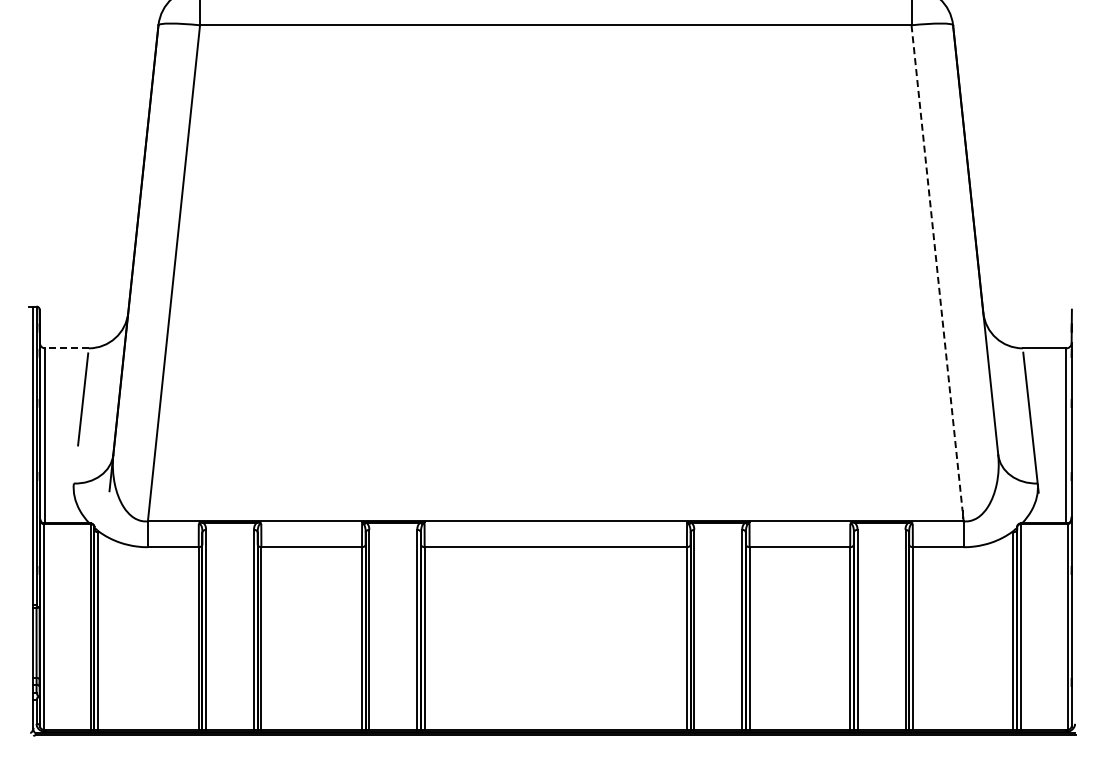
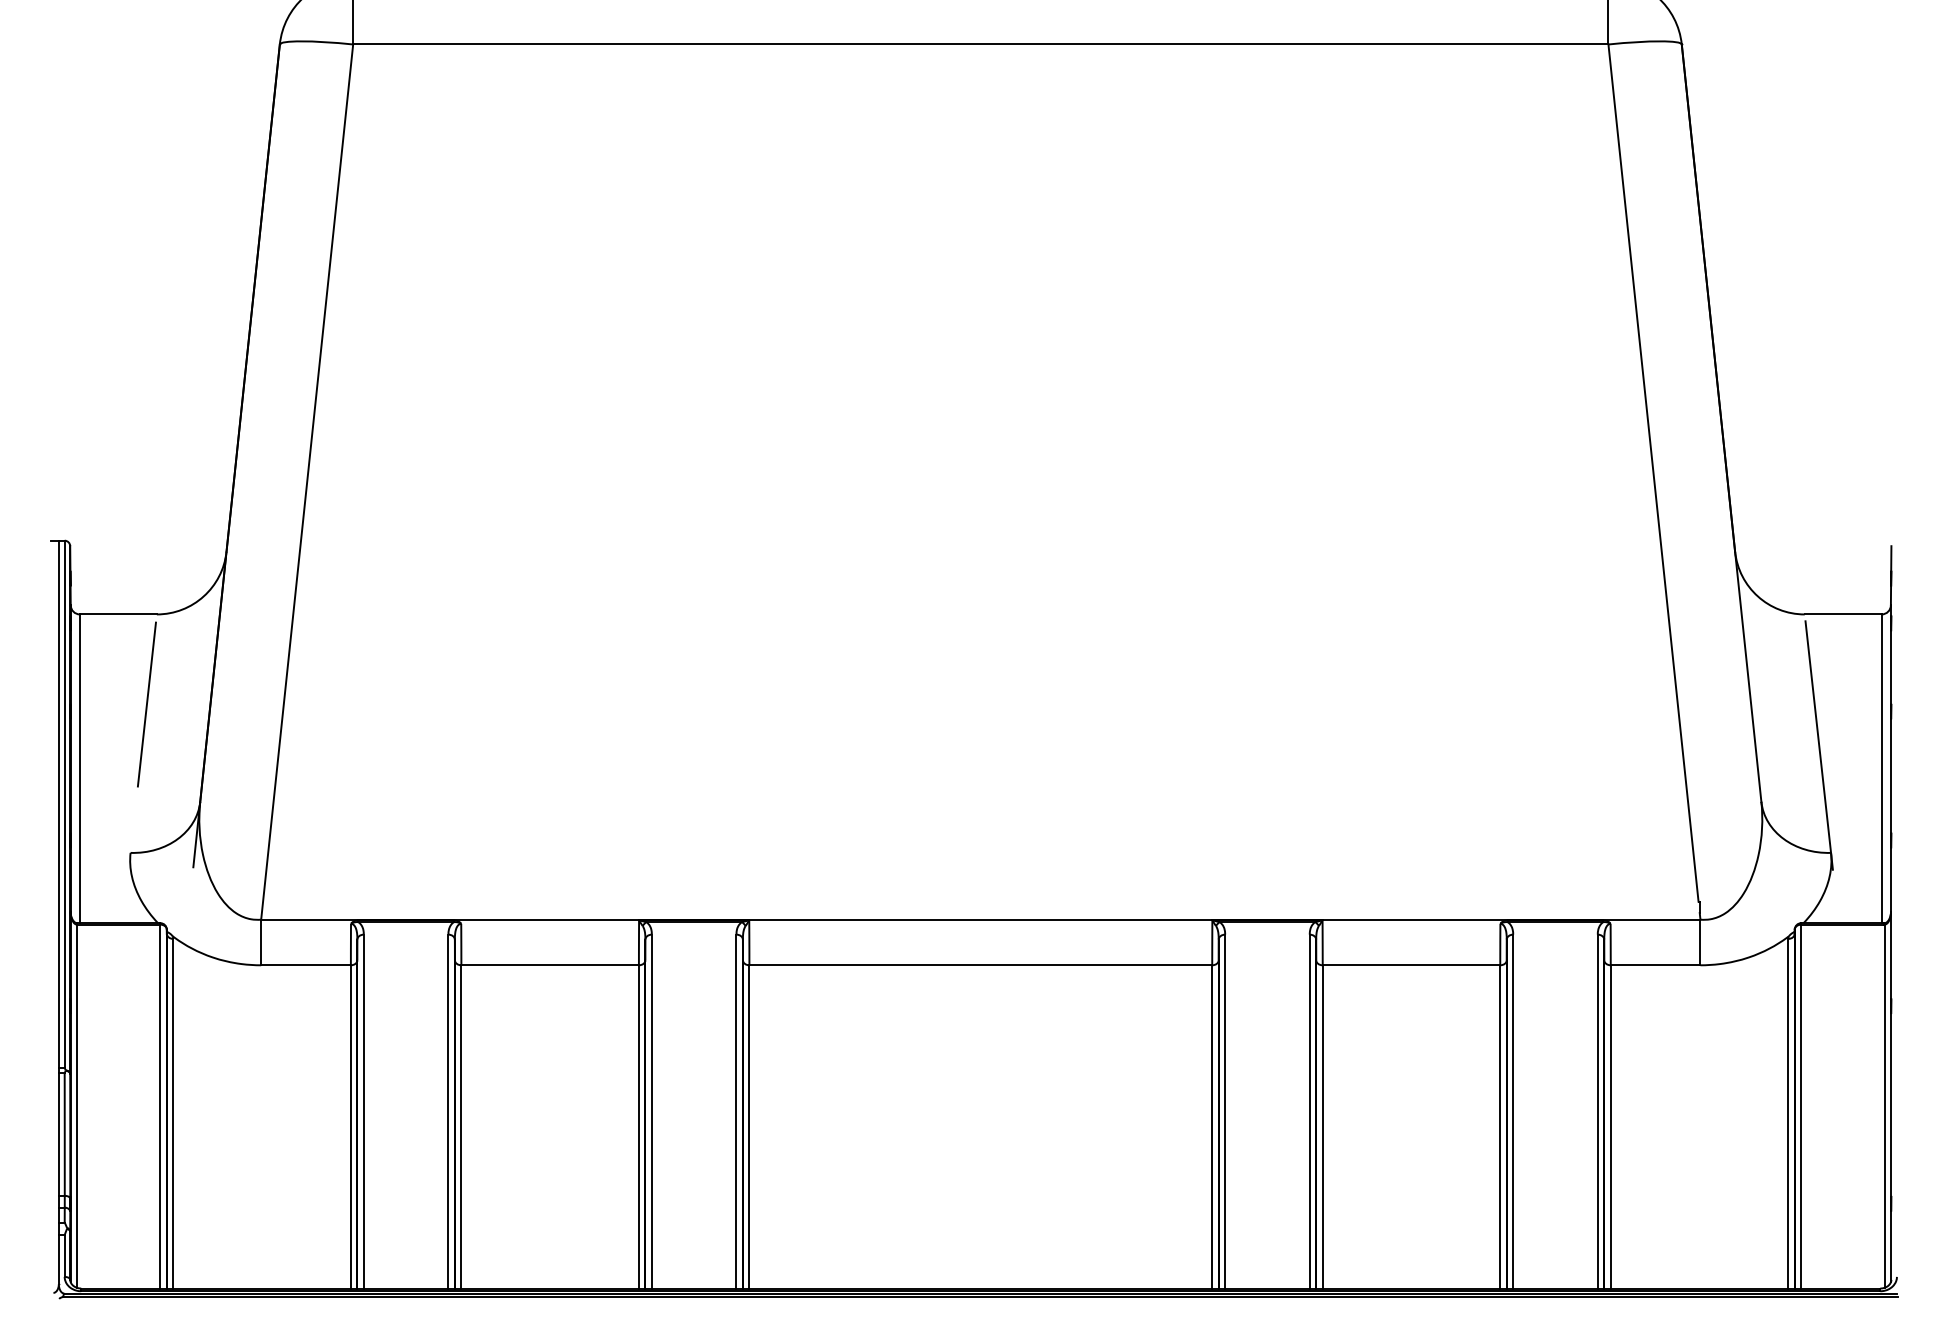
line: (937, 268) -> (1654, 473), dashed -> solid
line: (66, 348) -> (117, 614), dashed -> solid

